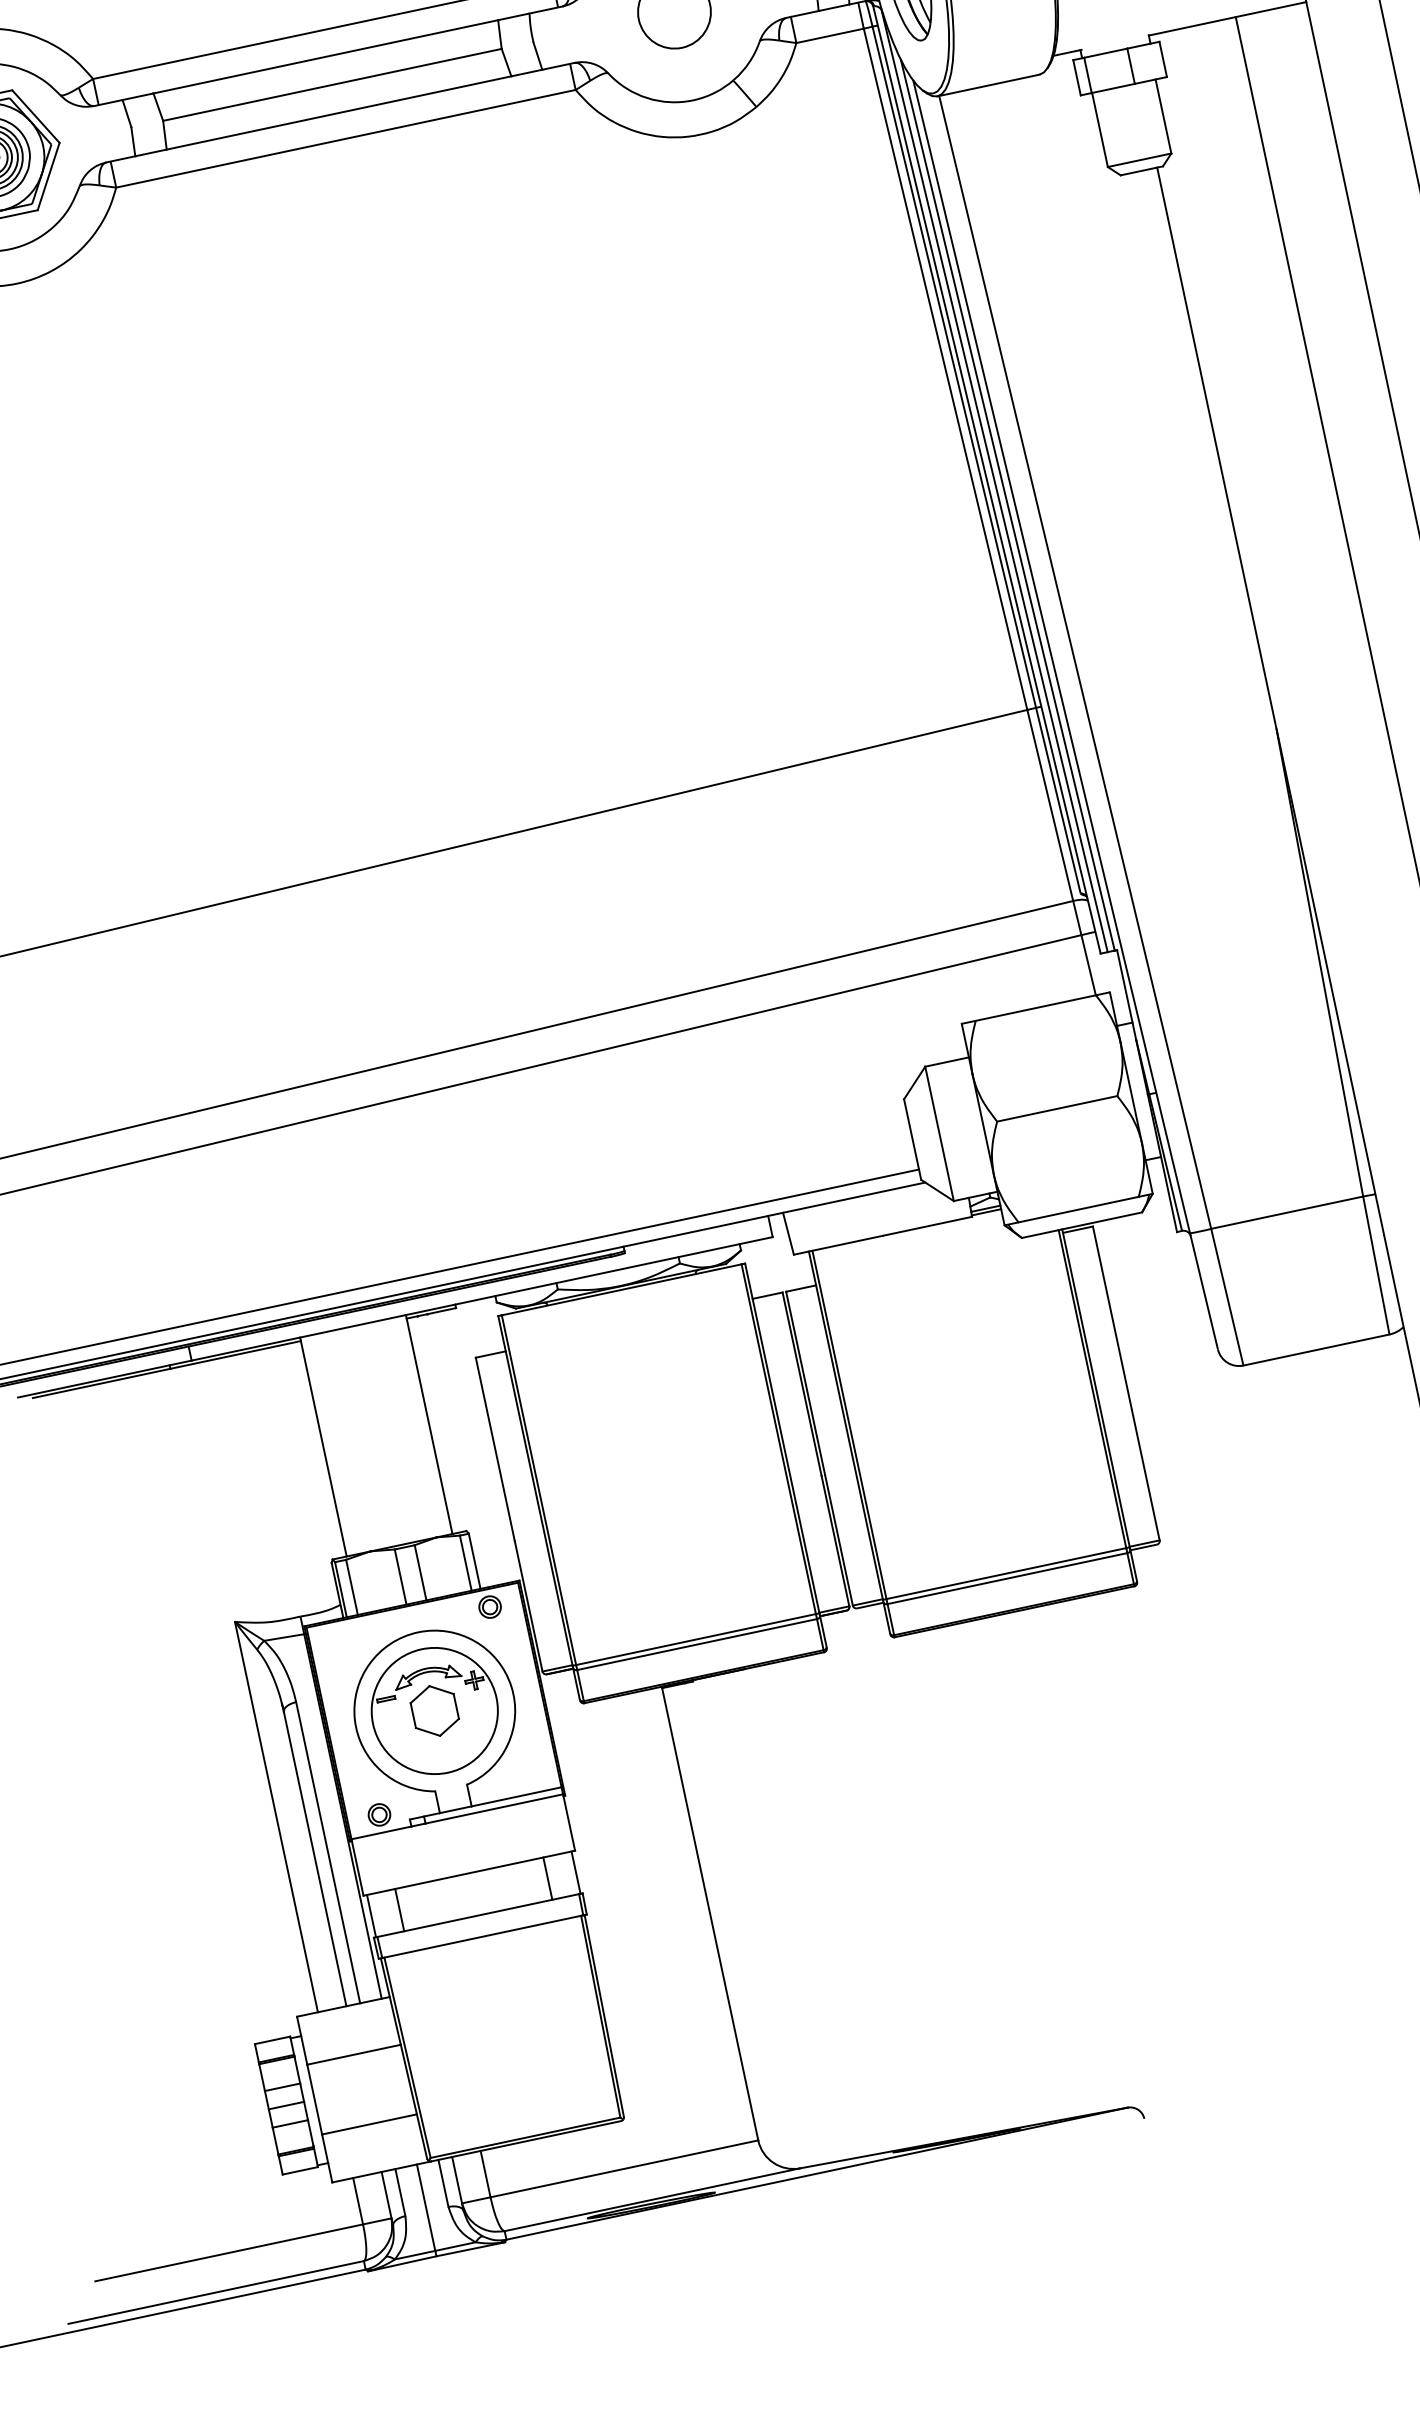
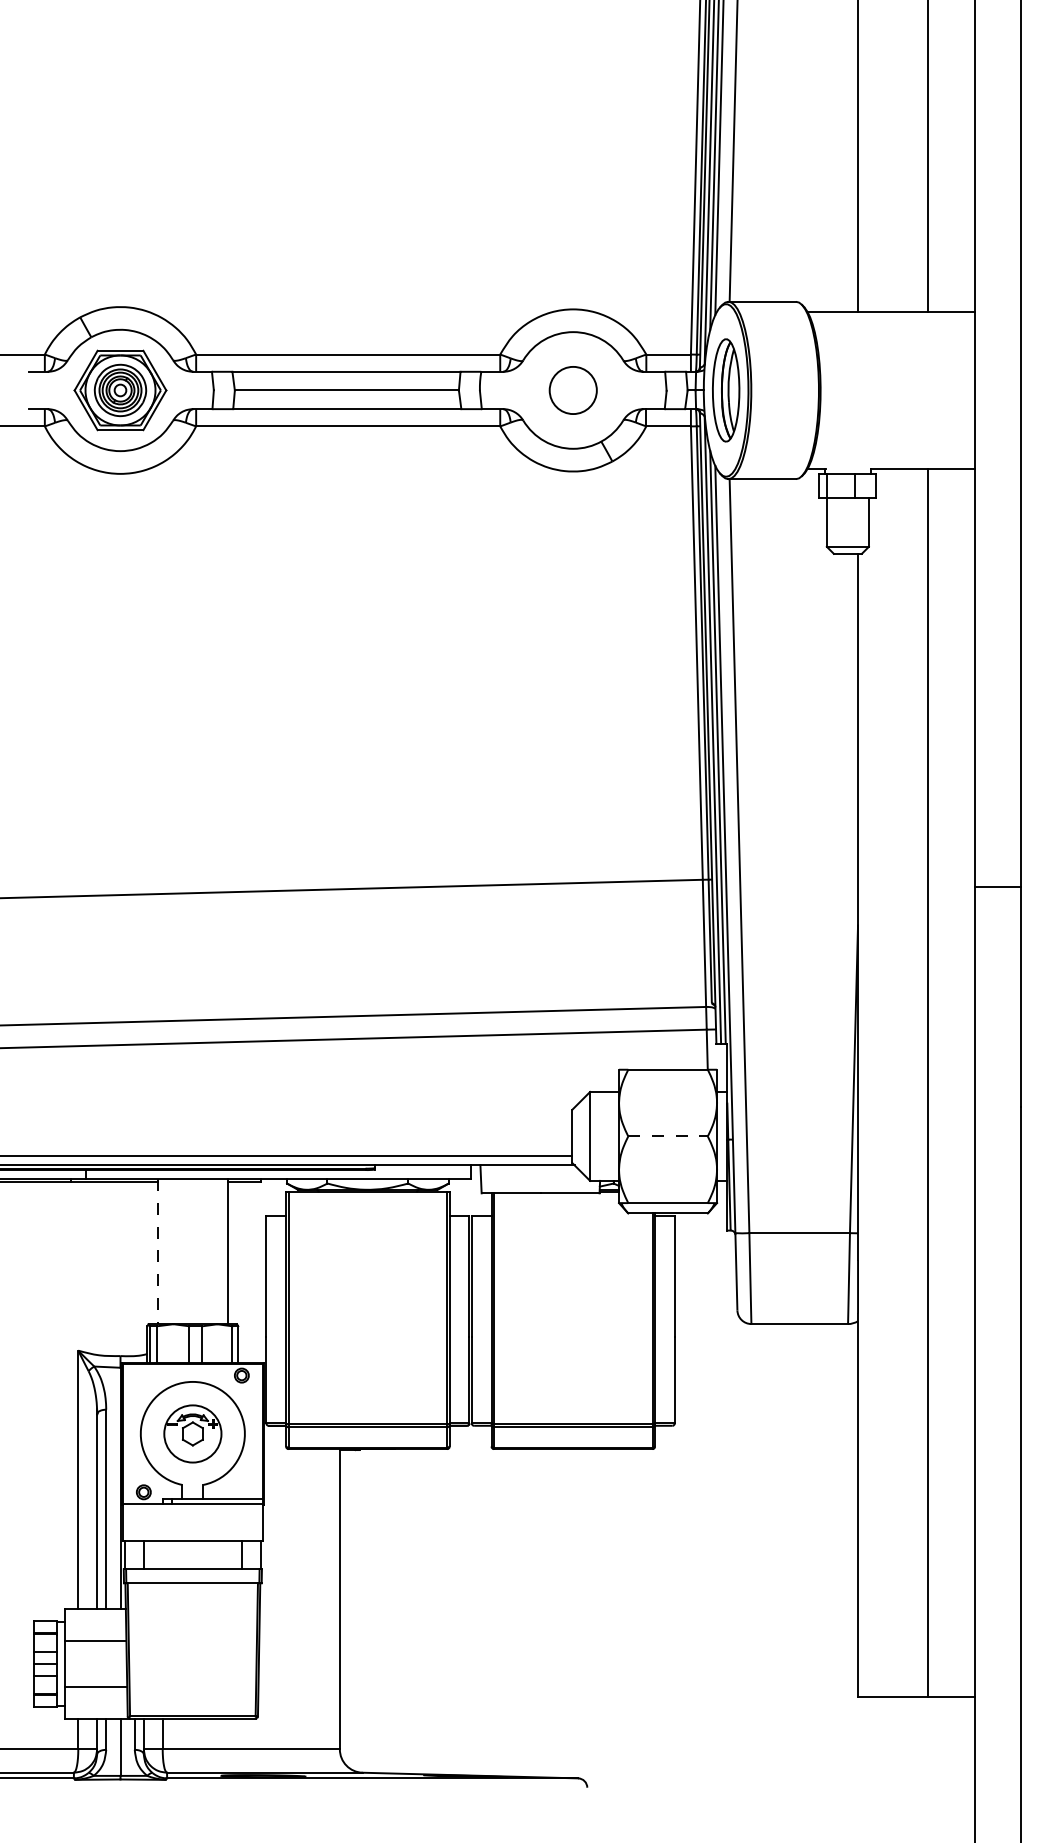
line: (1057, 1108) -> (668, 1136), solid -> dashed
line: (323, 1448) -> (157, 1252), solid -> dashed
part: (434, 1710) -> (192, 1433), size x0.7

